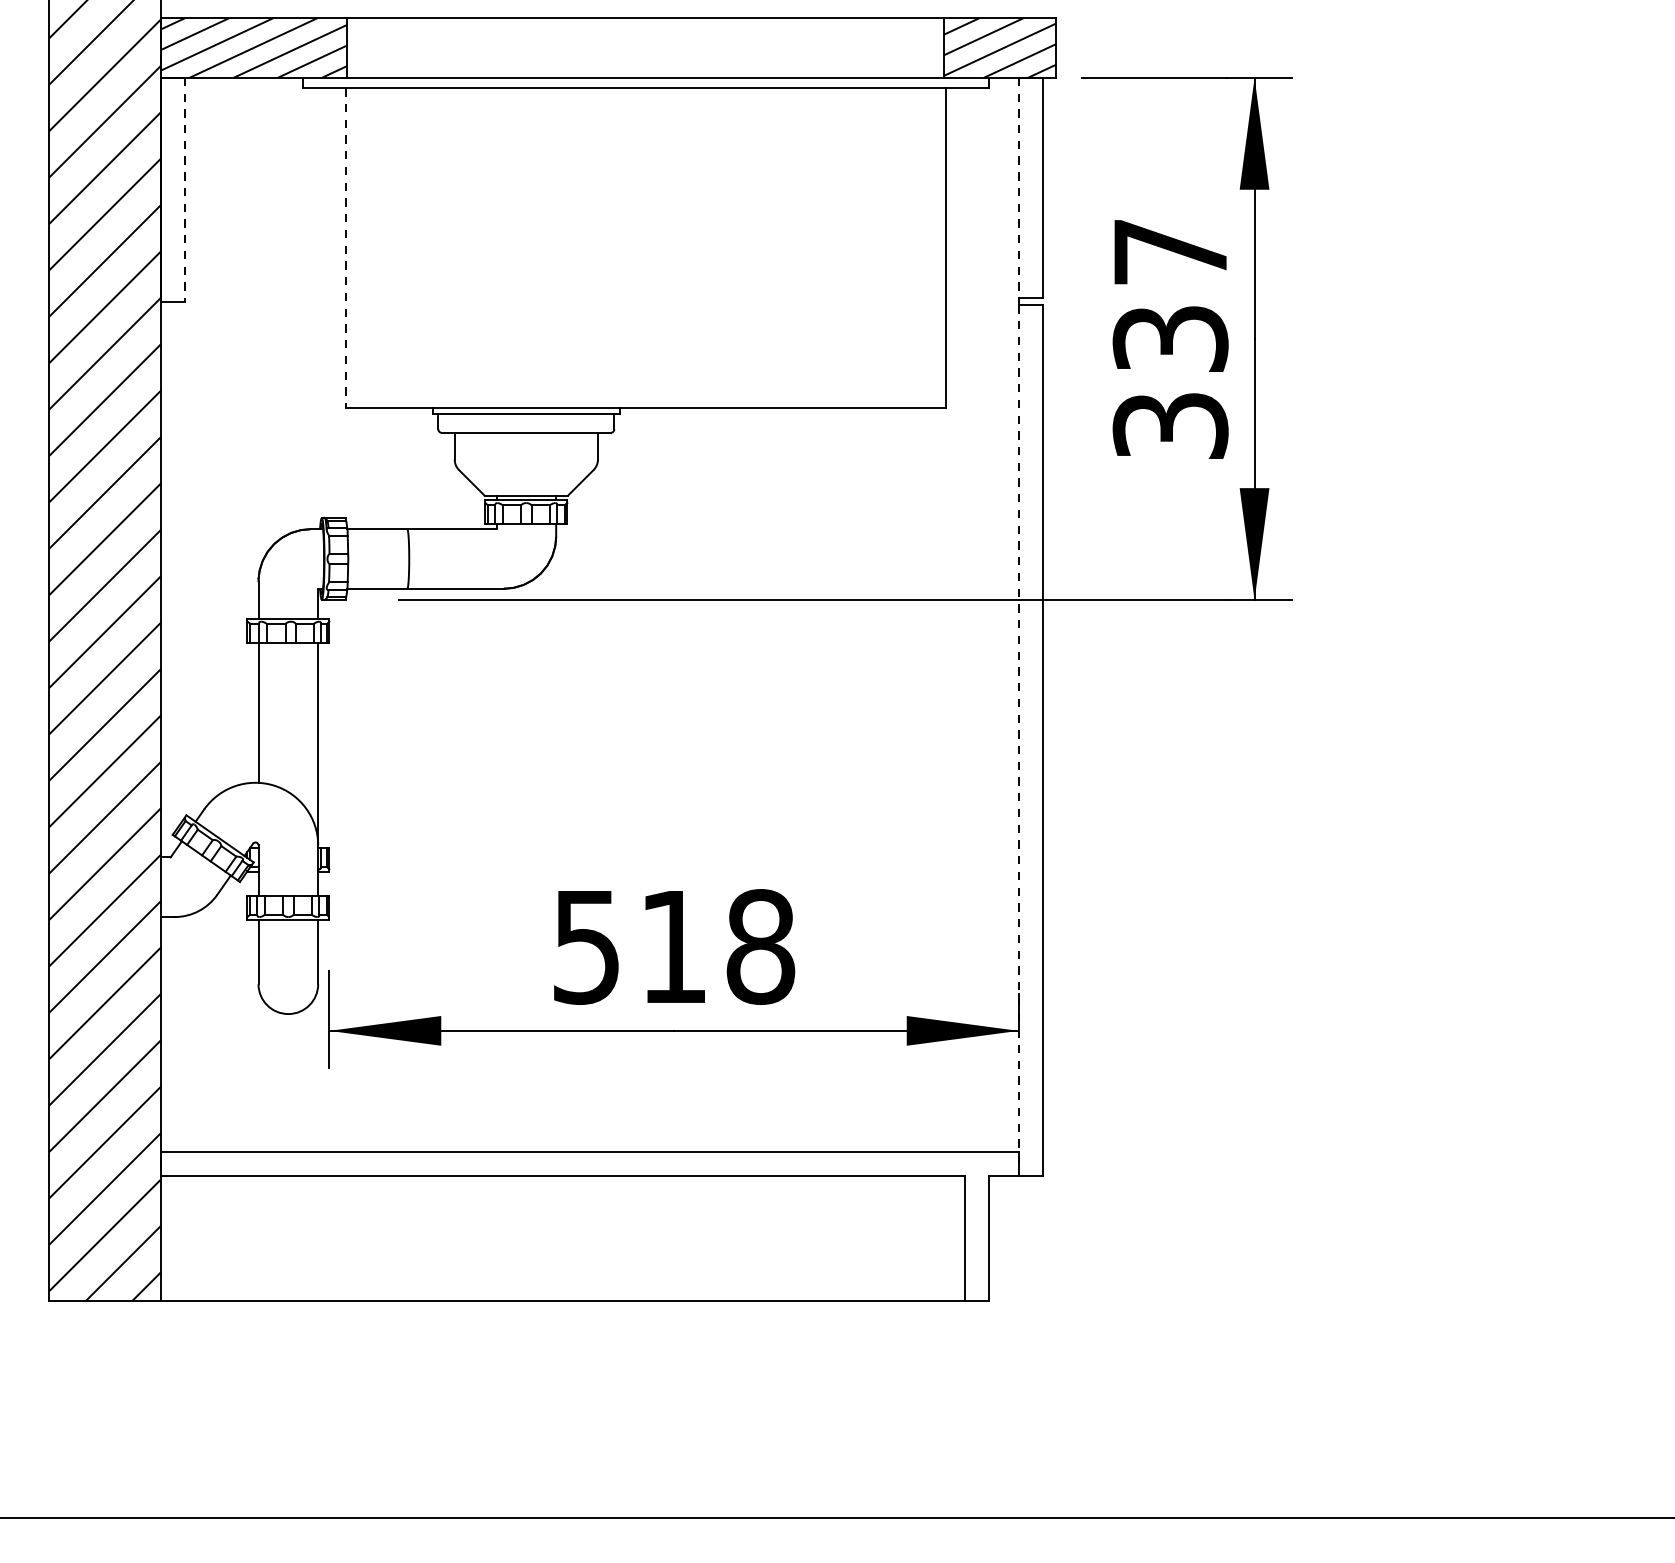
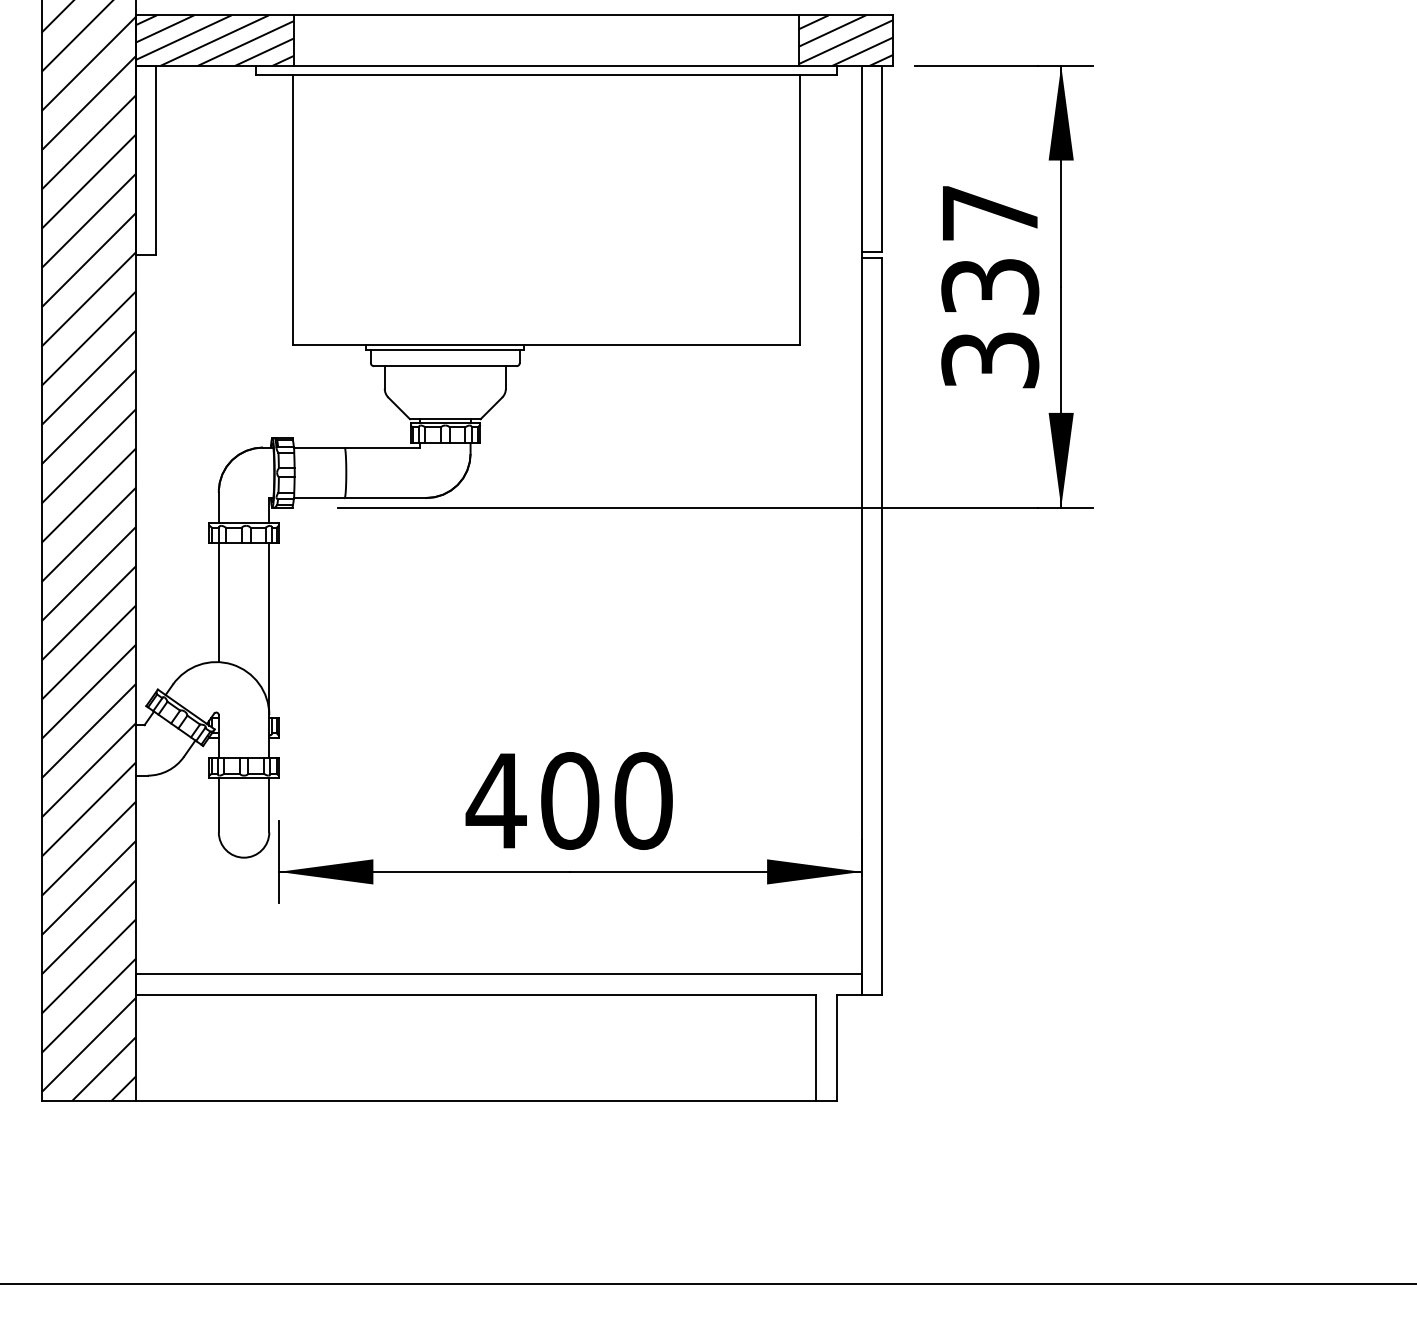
line: (1018, 188) -> (861, 159), dashed -> solid
line: (184, 189) -> (156, 160), dashed -> solid
line: (345, 248) -> (292, 210), dashed -> solid
line: (1018, 740) -> (861, 626), dashed -> solid
text: (671, 946) -> (568, 800), 518 -> 400

